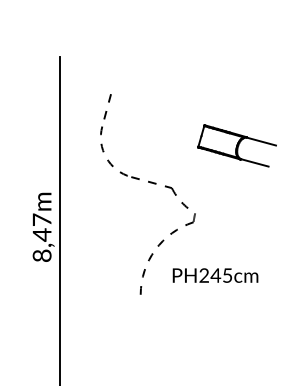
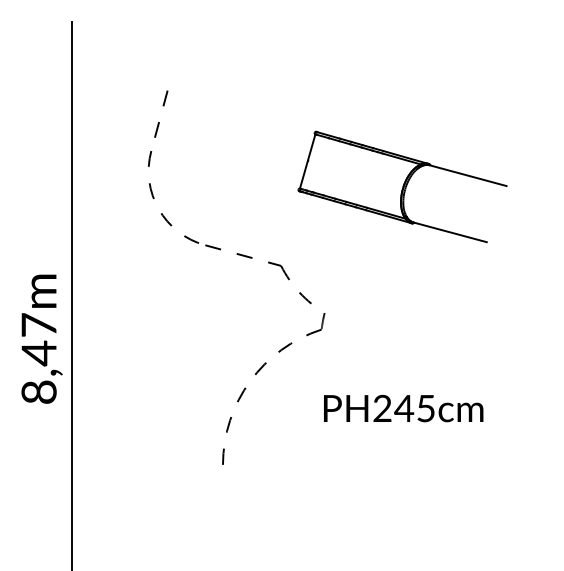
part: (236, 145) -> (401, 186), size x1.43
text: (215, 275) -> (403, 408), moved

